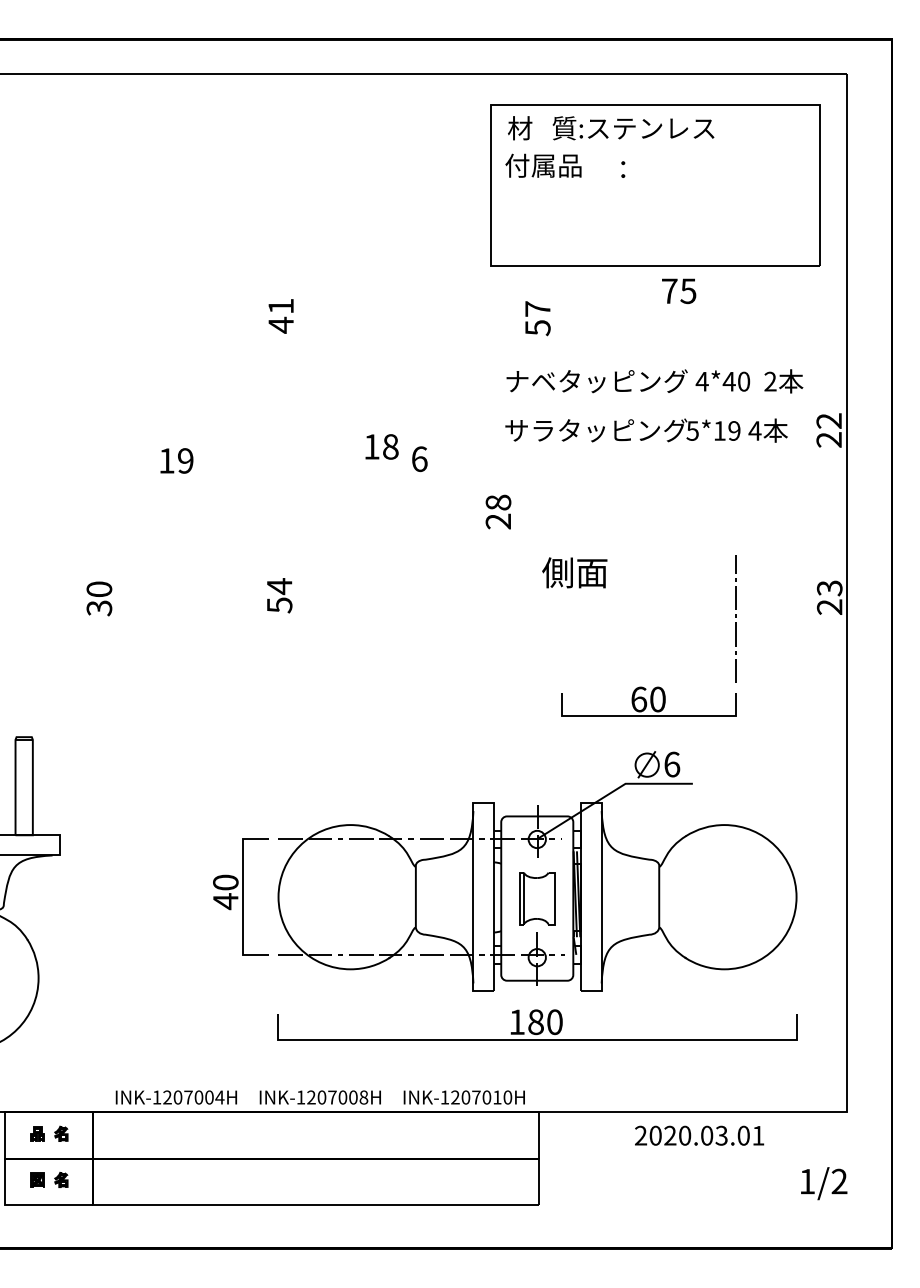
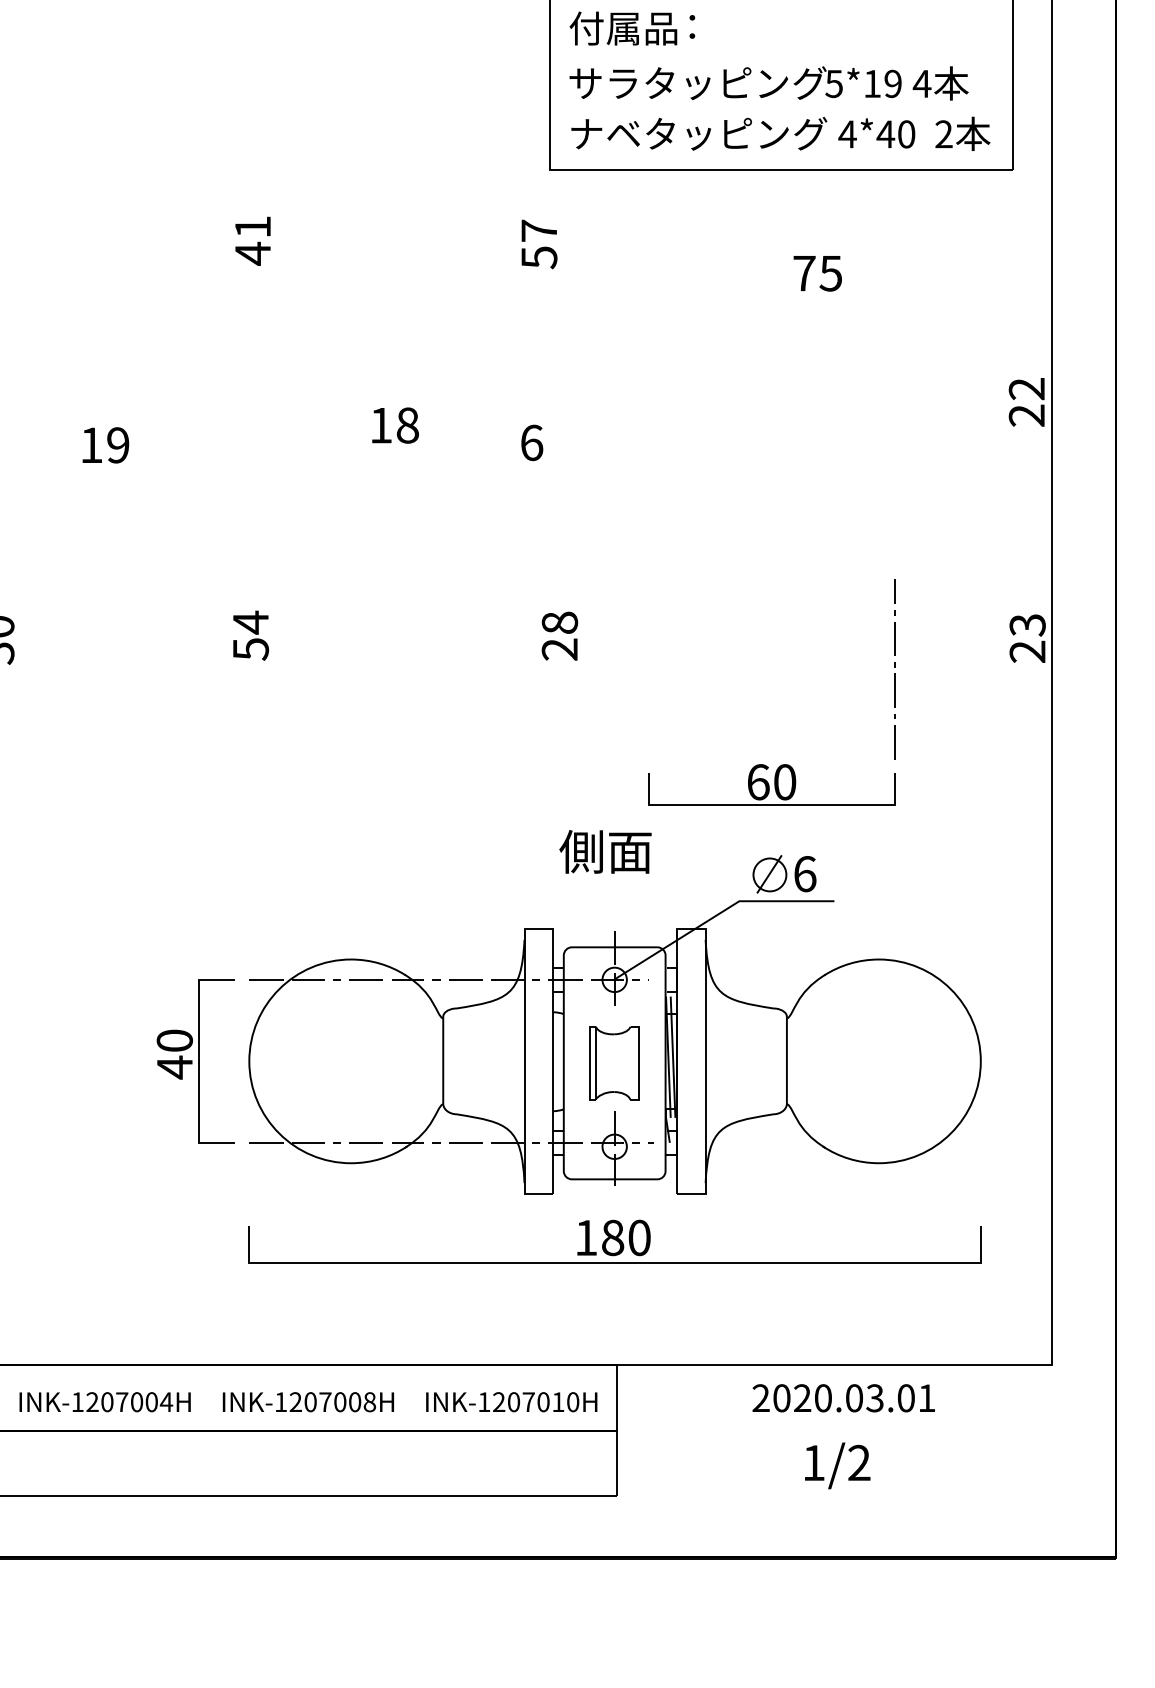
text: (623, 169) -> (692, 26), moved
text: (679, 291) -> (818, 273), moved
text: (537, 318) -> (538, 244), moved
text: (654, 381) -> (780, 134), moved
text: (646, 430) -> (768, 83), moved
text: (419, 459) -> (531, 443), moved
text: (498, 511) -> (559, 635), moved
text: (574, 572) -> (605, 851), moved
text: (319, 1097) -> (307, 1402), moved
text: (824, 1183) -> (838, 1465), moved

